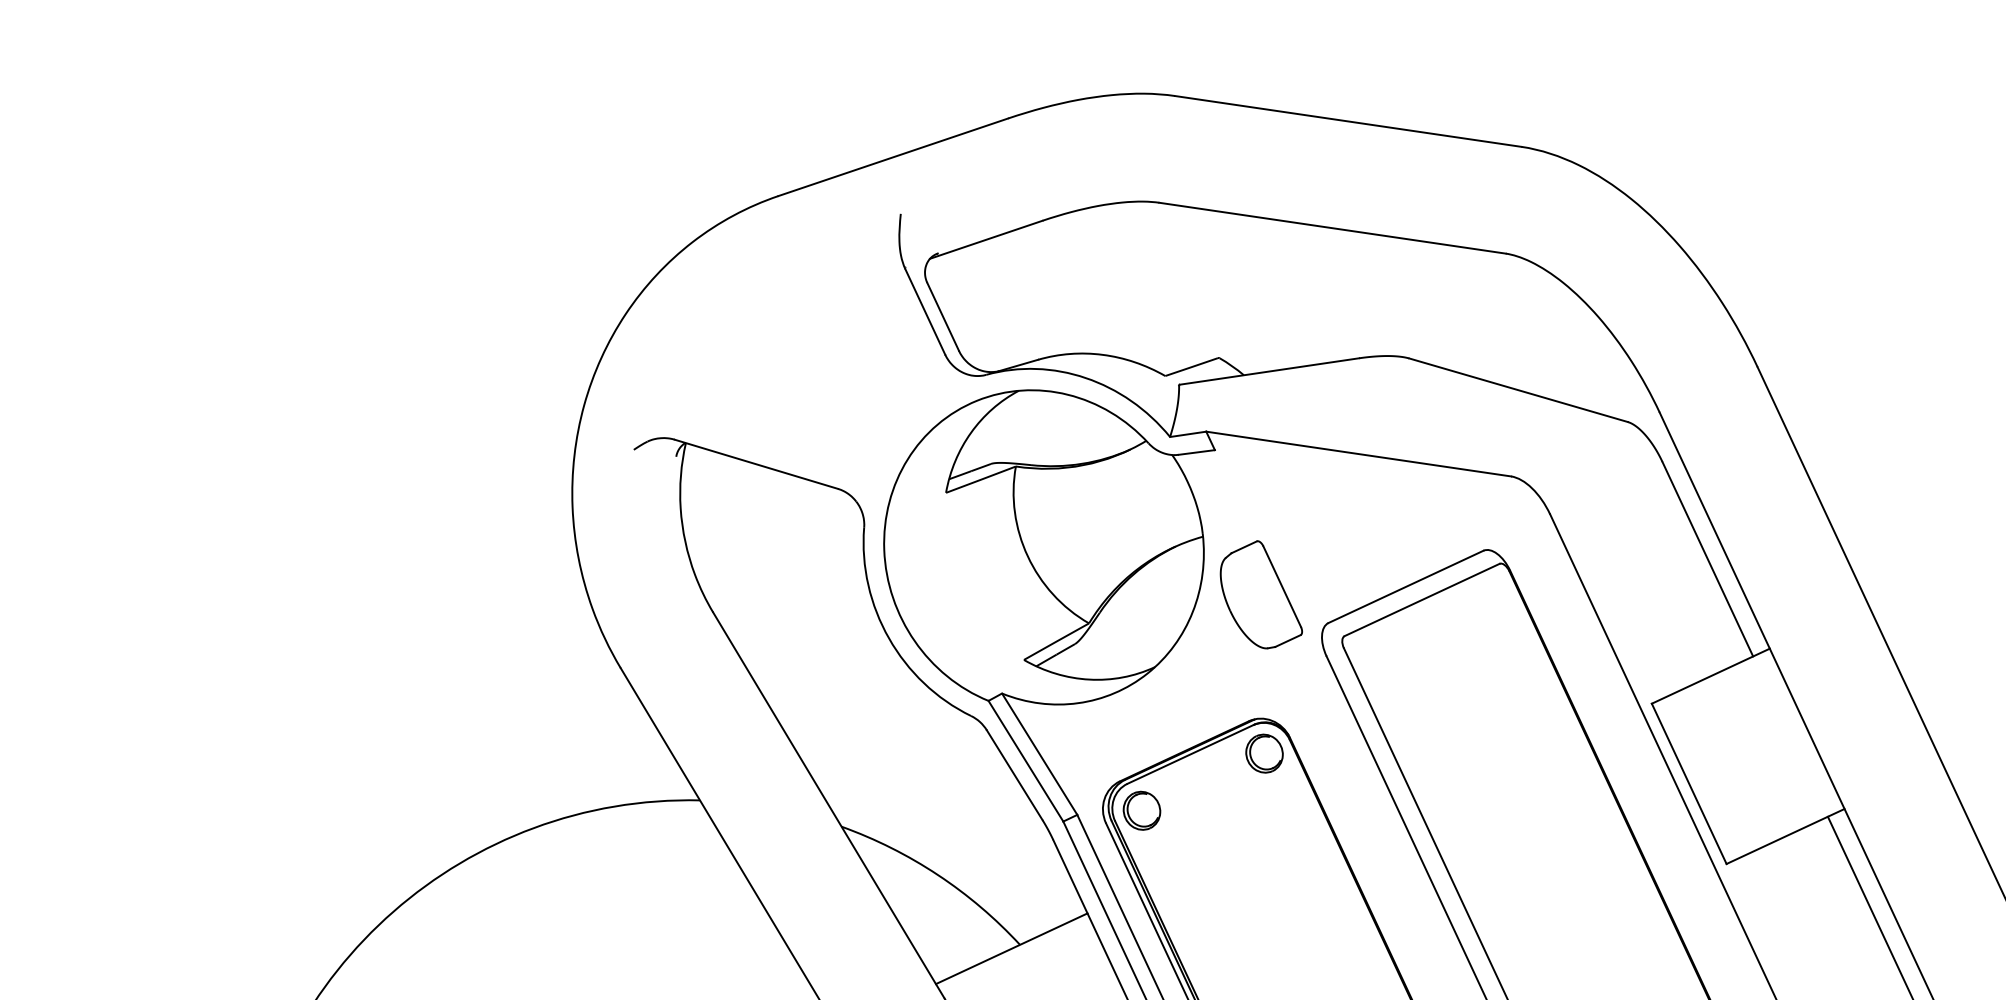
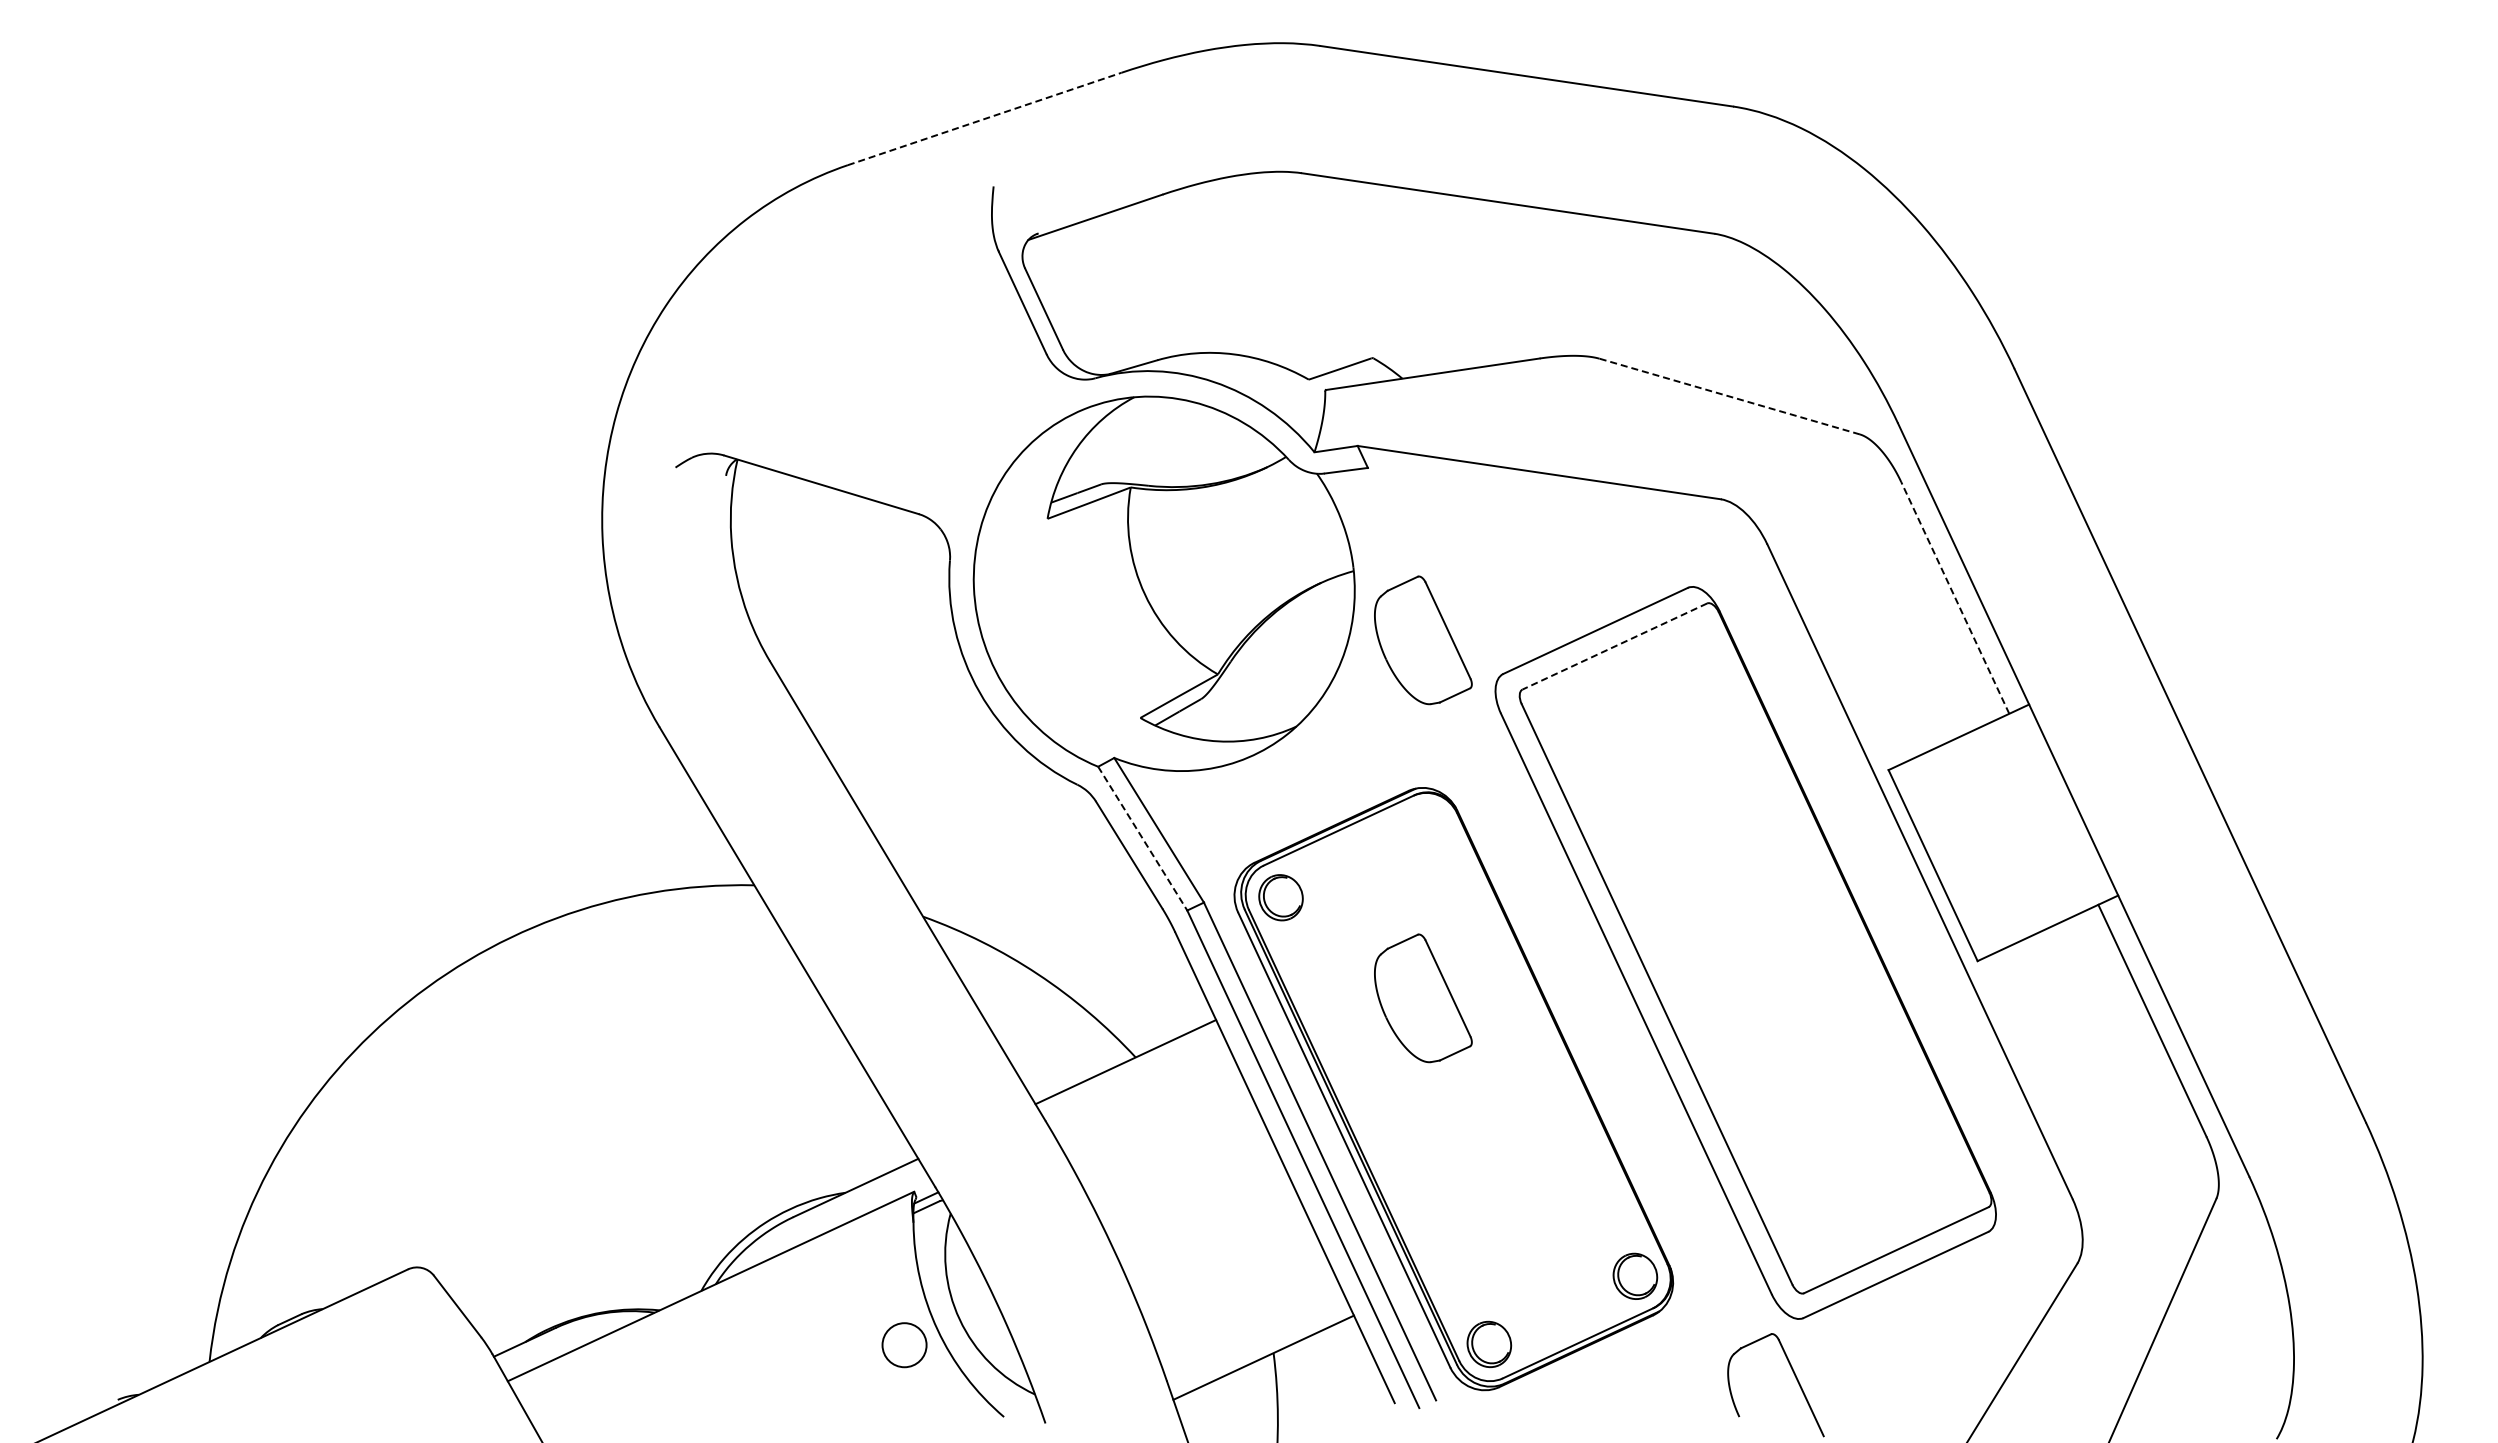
line: (893, 156) -> (985, 118), solid -> dashed
line: (1518, 390) -> (1729, 396), solid -> dashed
line: (1708, 558) -> (1955, 597), solid -> dashed
line: (1421, 599) -> (1614, 646), solid -> dashed
part: (1264, 753) -> (1426, 829), removed
line: (1025, 761) -> (1142, 838), solid -> dashed
part: (1261, 895) -> (1423, 998), added

